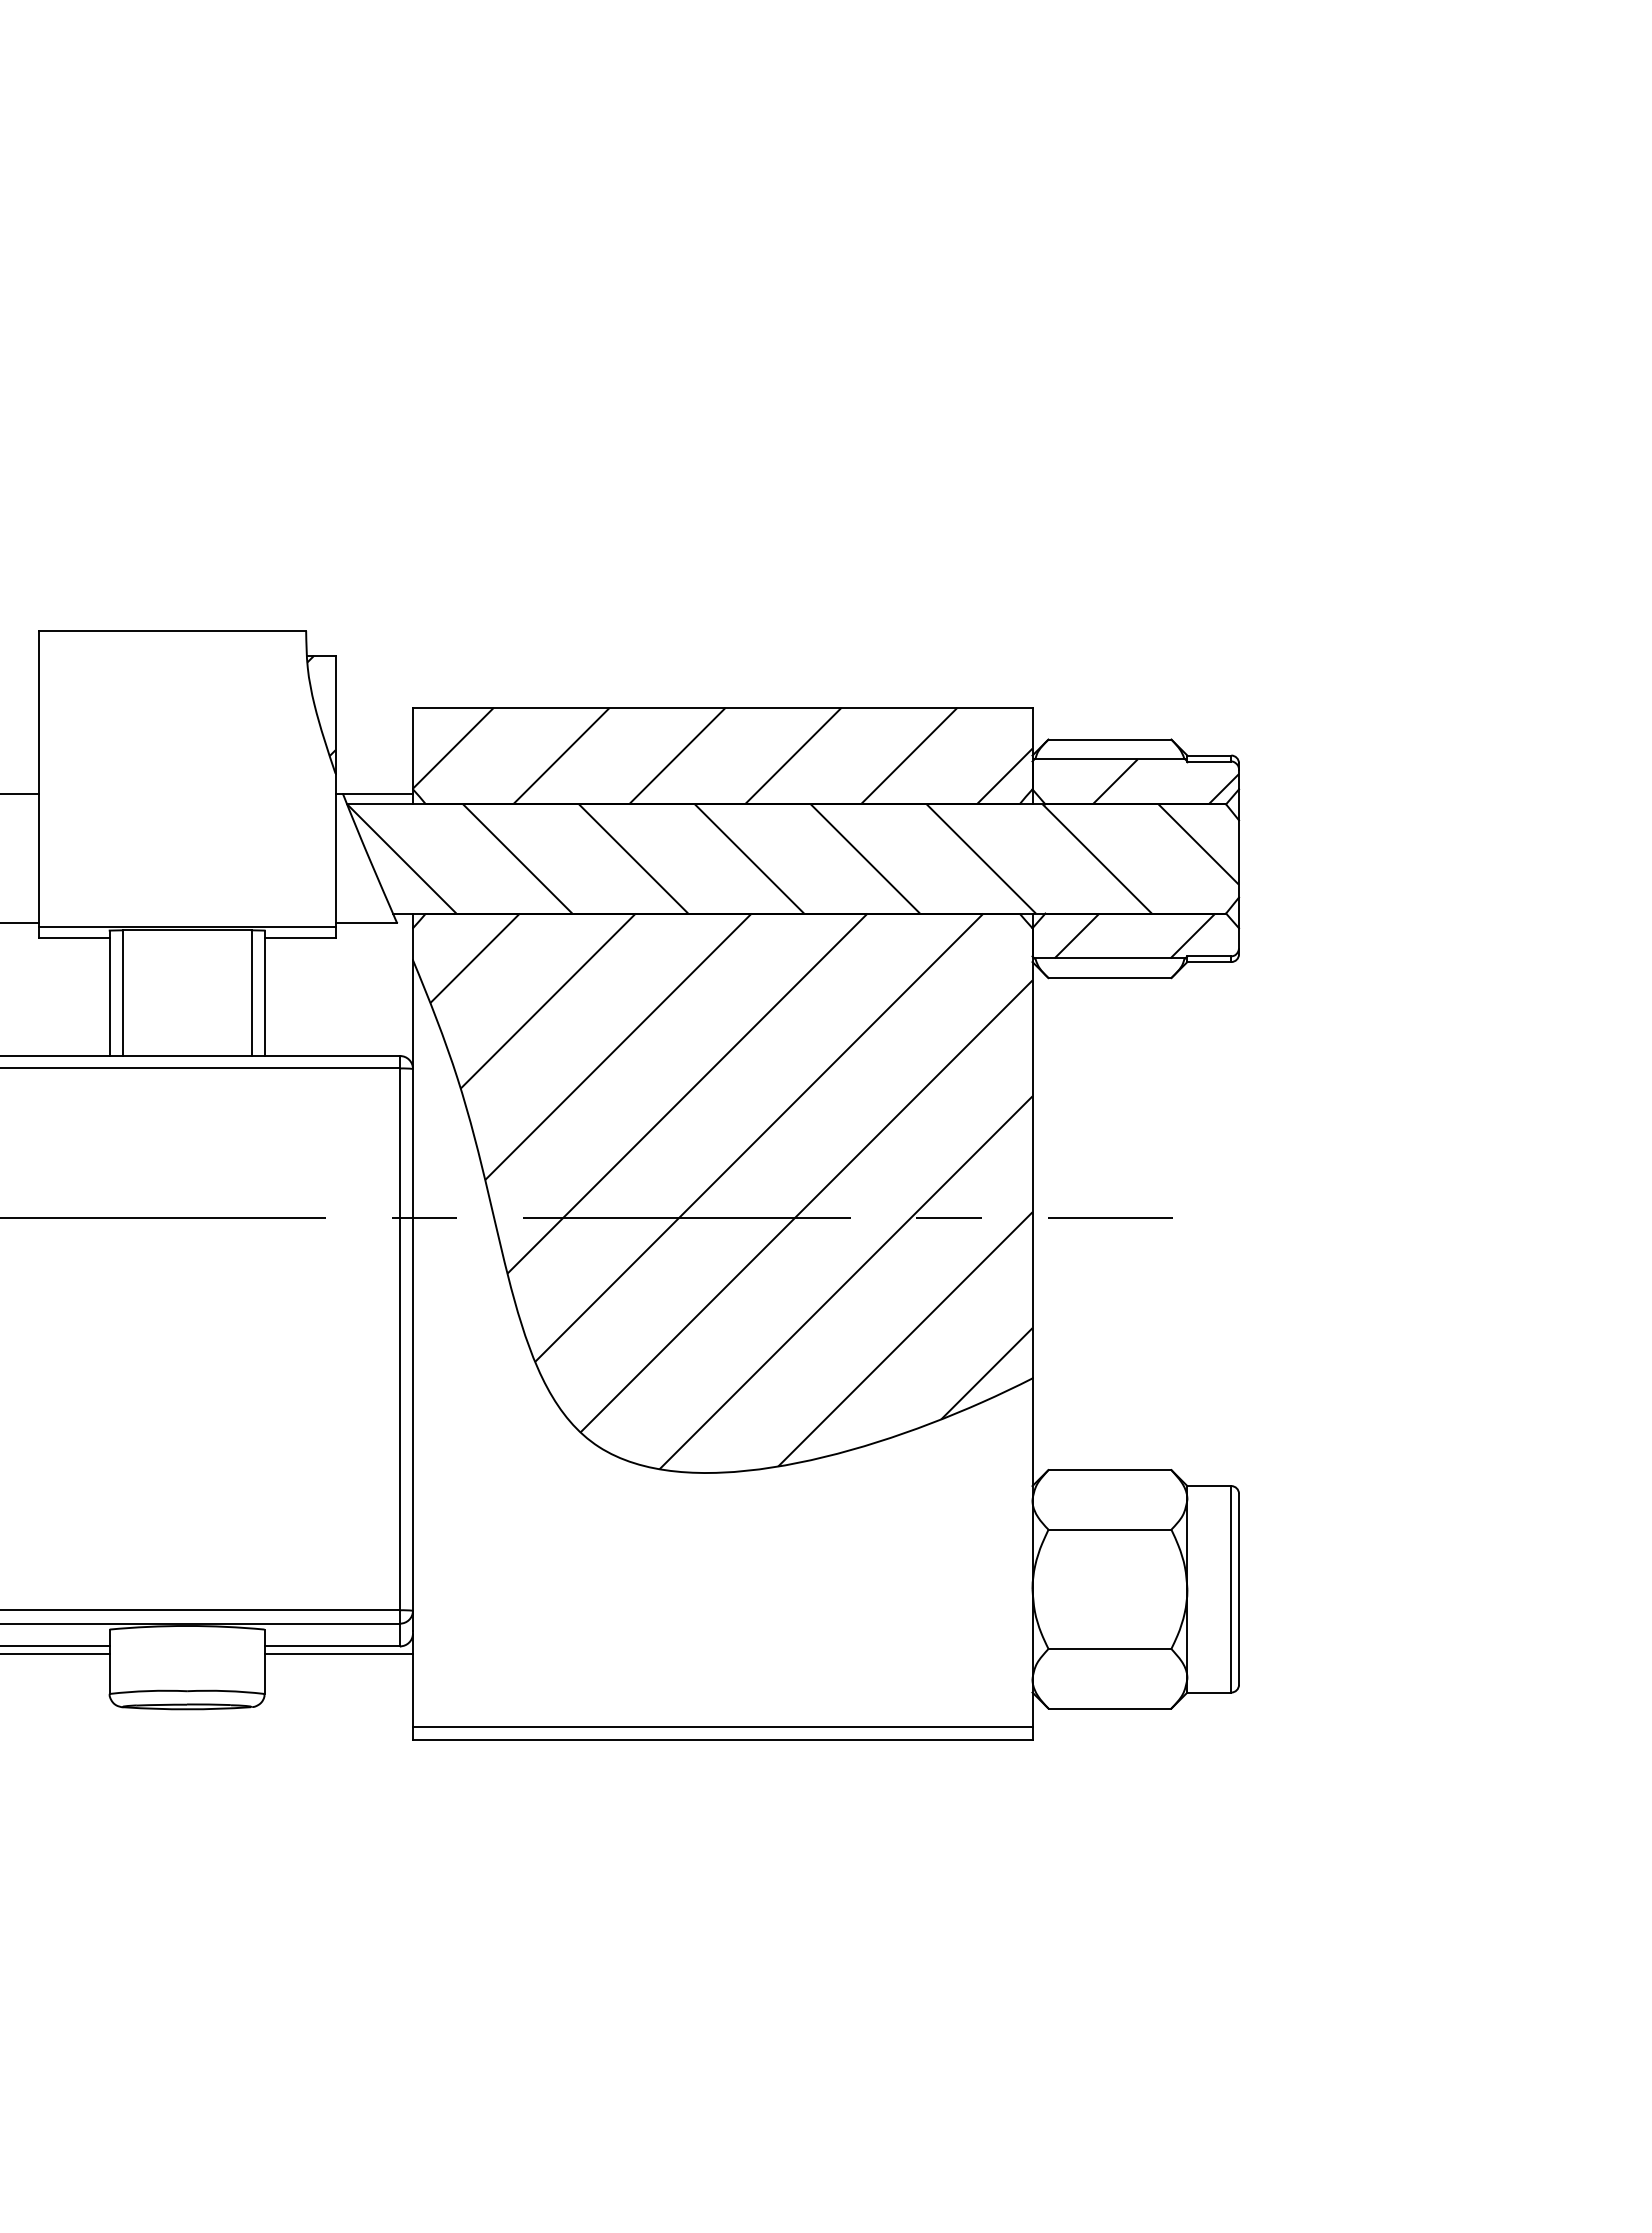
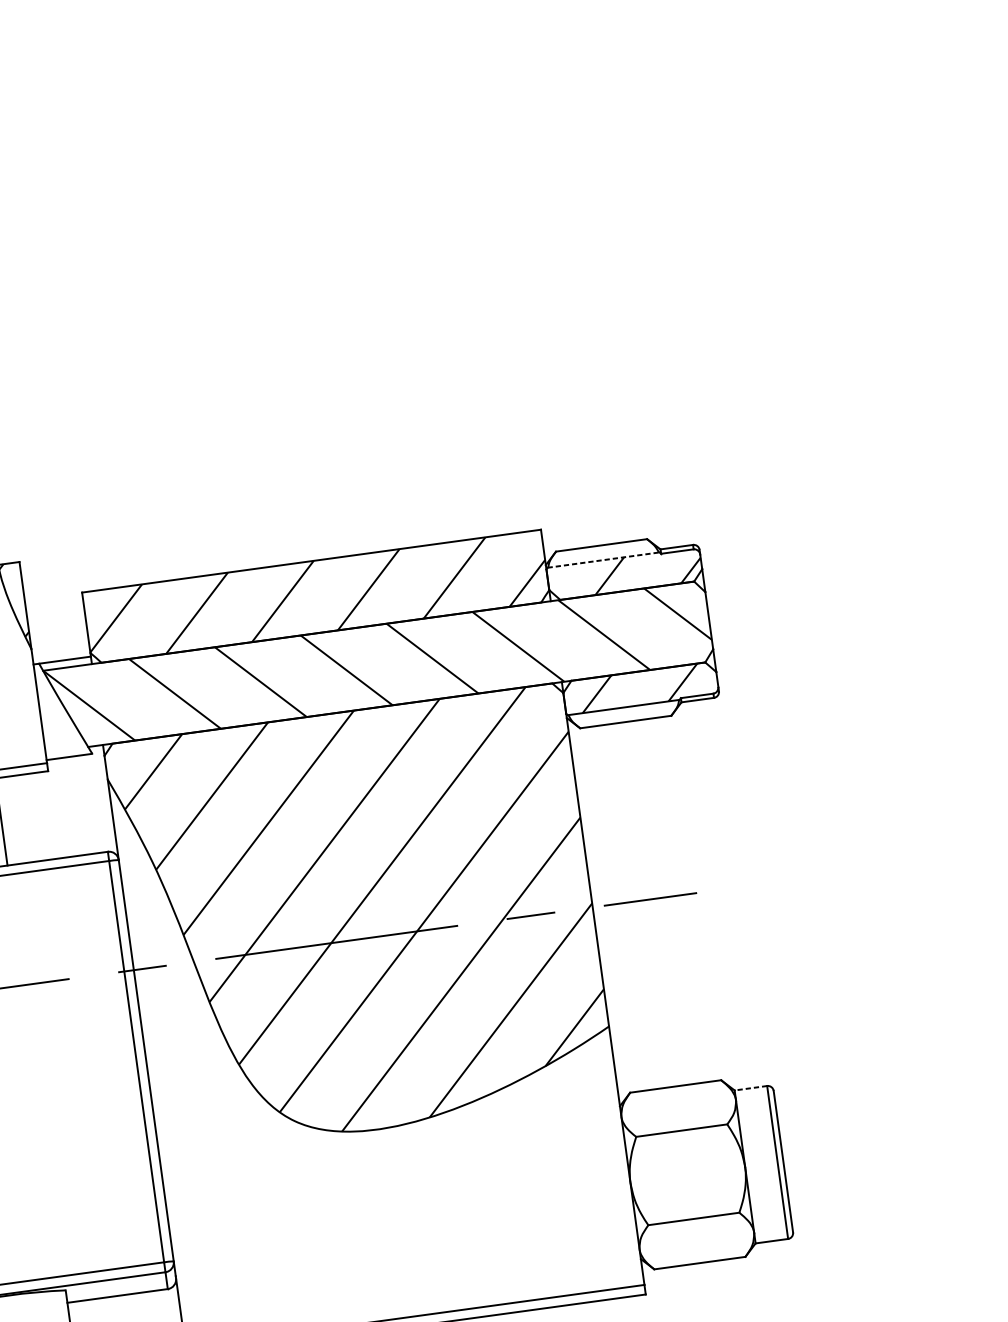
line: (1109, 759) -> (603, 560), solid -> dashed
line: (1209, 1486) -> (751, 1088), solid -> dashed
line: (338, 1653) -> (122, 1300), removed

